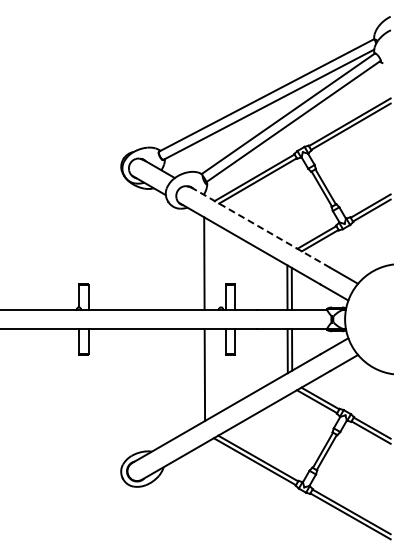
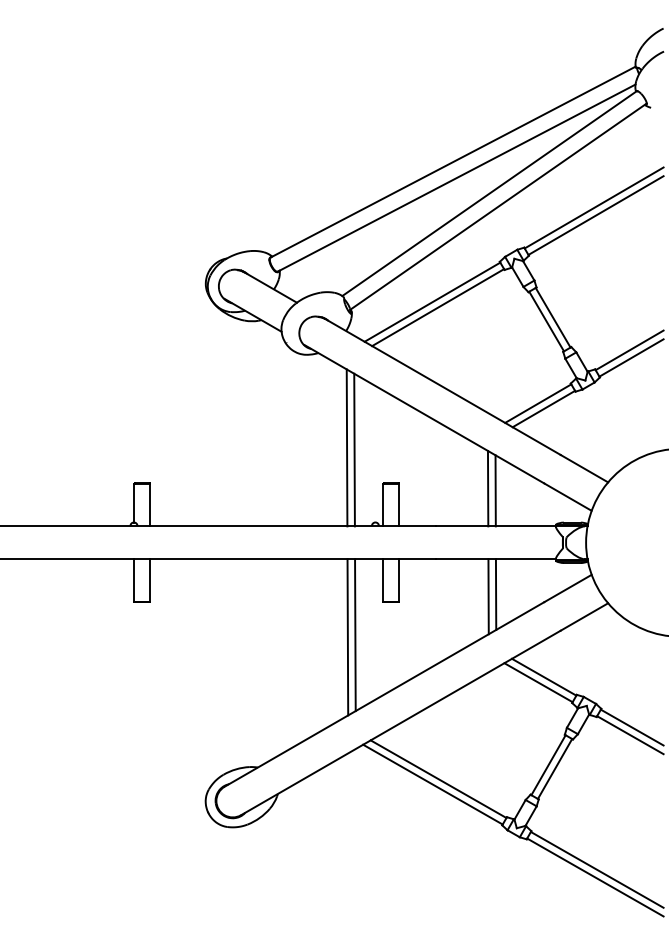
line: (261, 227) -> (444, 386), dashed -> solid
line: (208, 264) -> (354, 449), added
line: (209, 373) -> (355, 634), added

